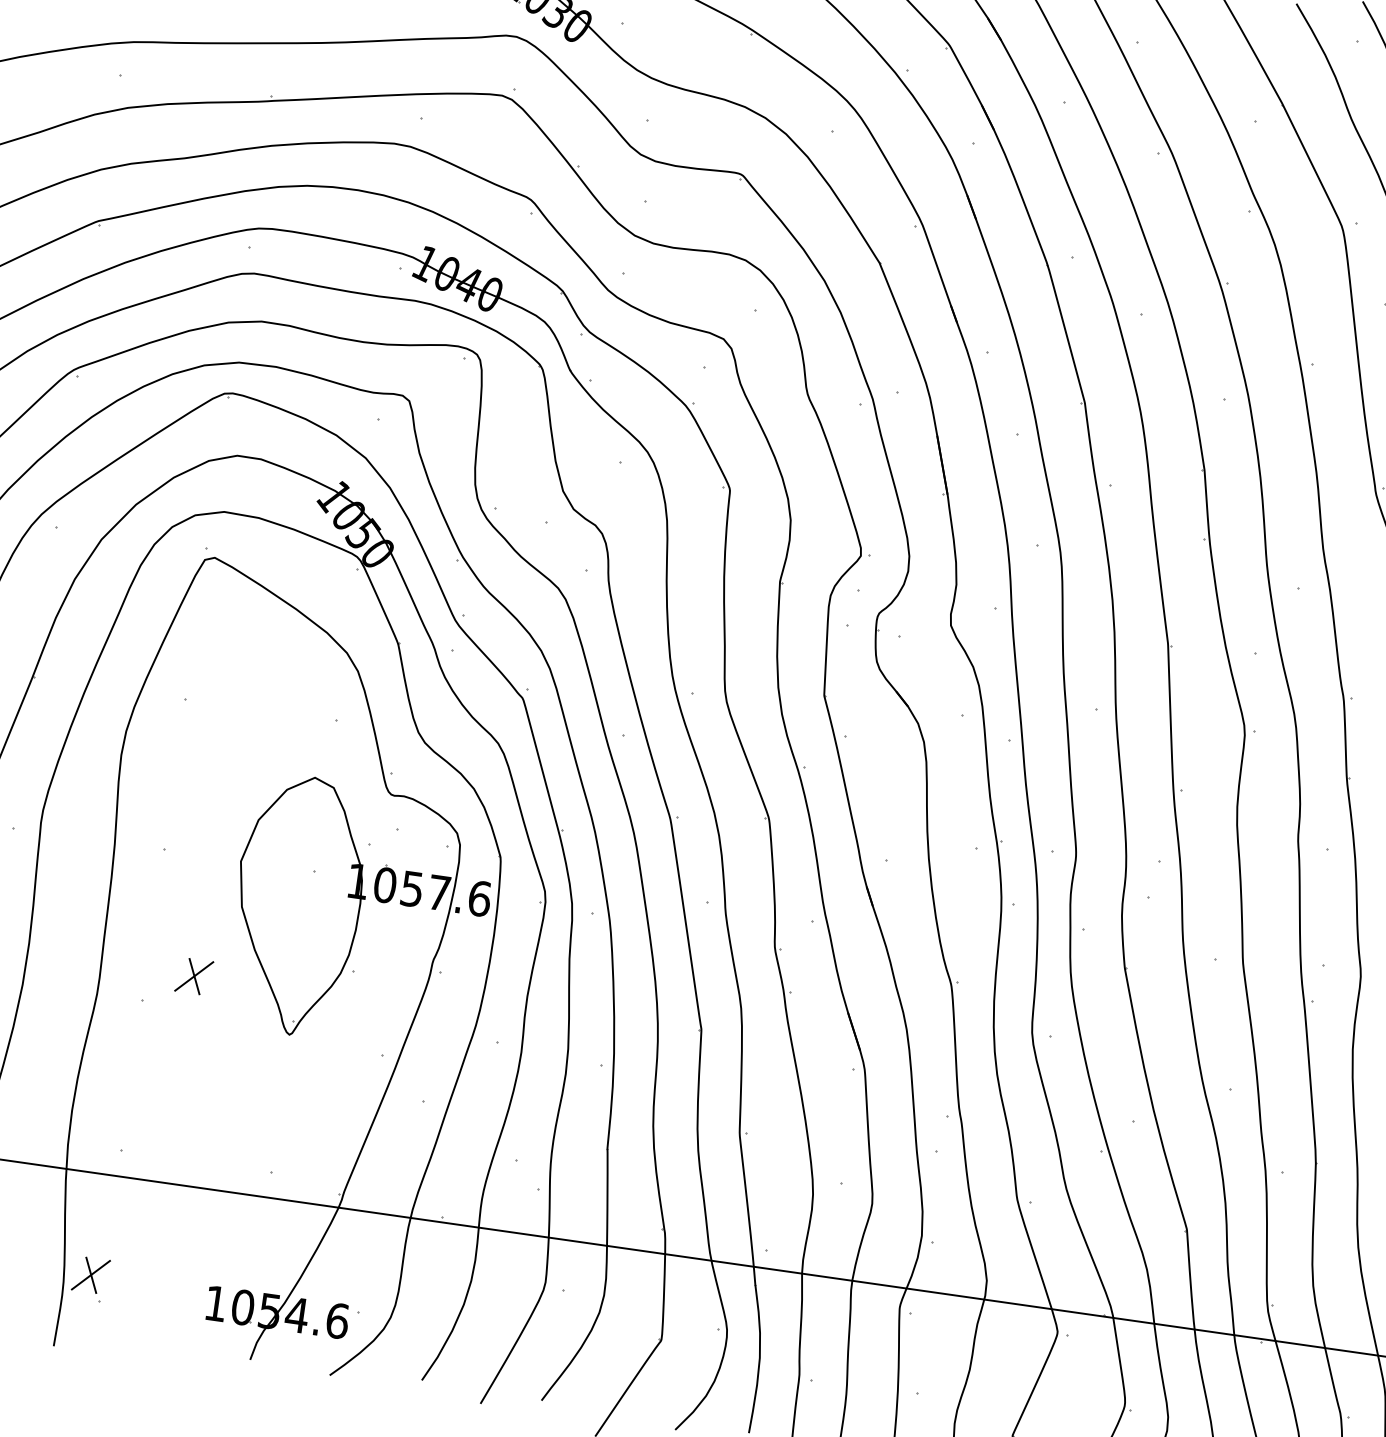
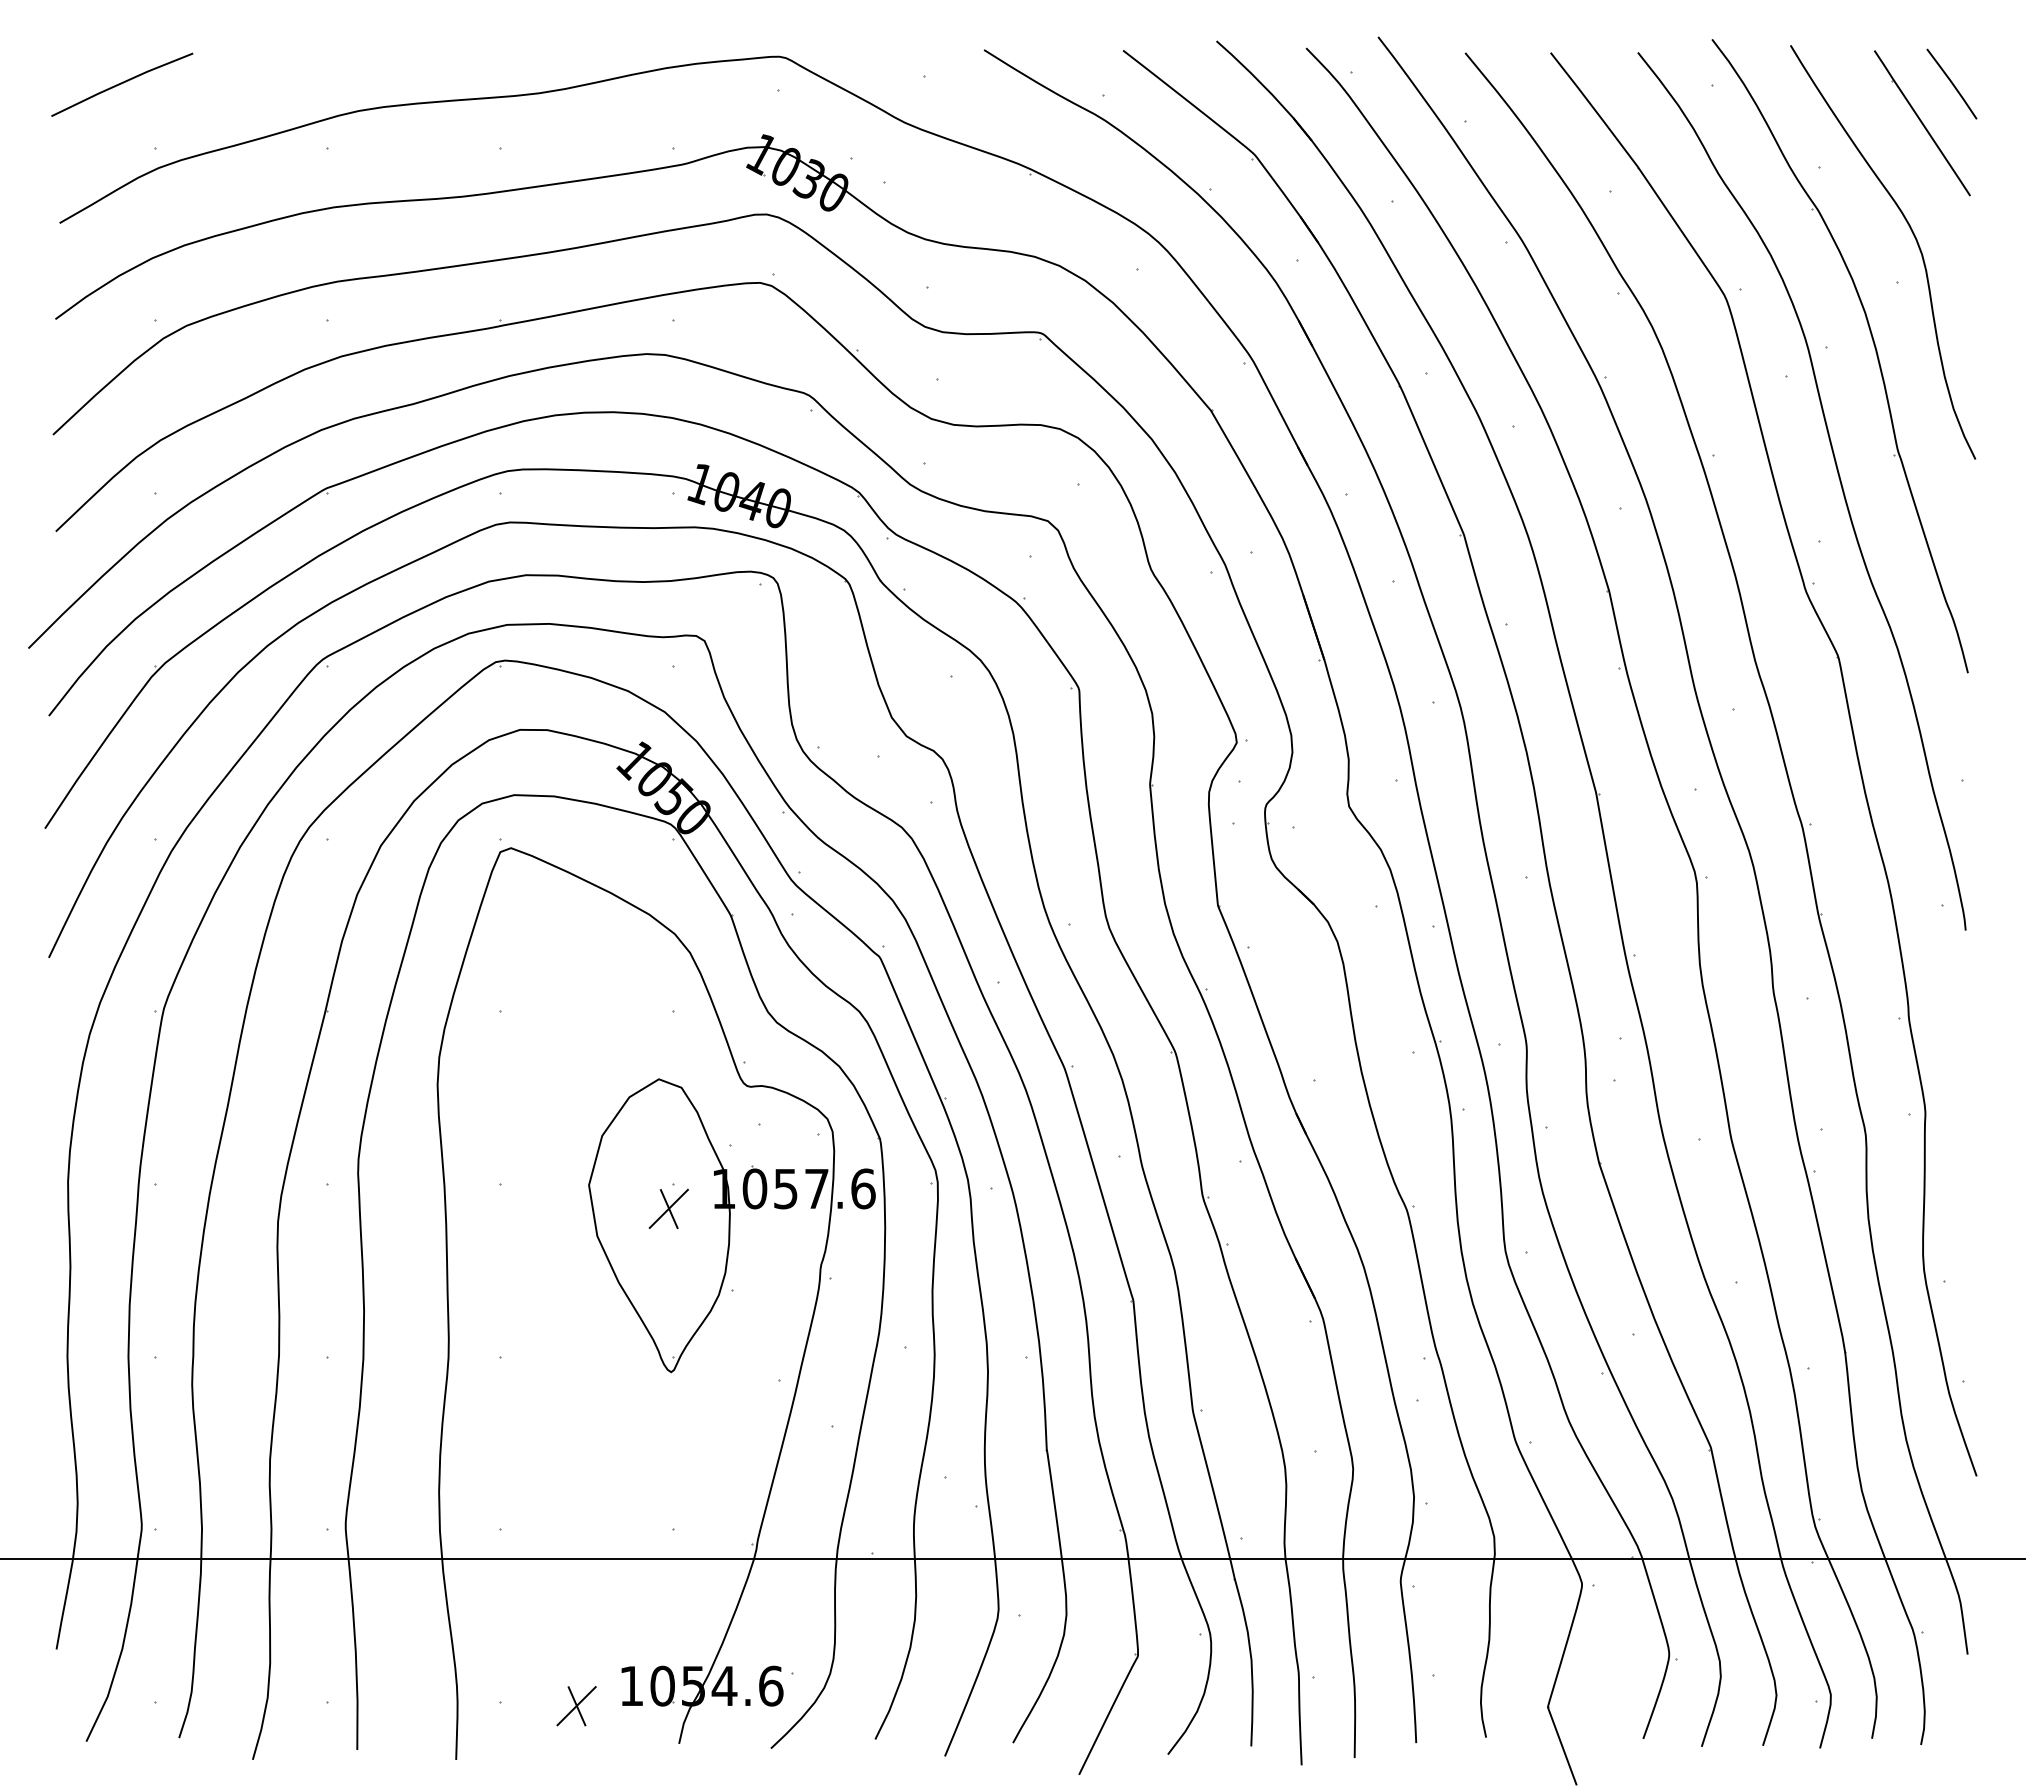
part: (193, 976) -> (668, 1208), moved
part: (90, 1275) -> (576, 1706), moved

